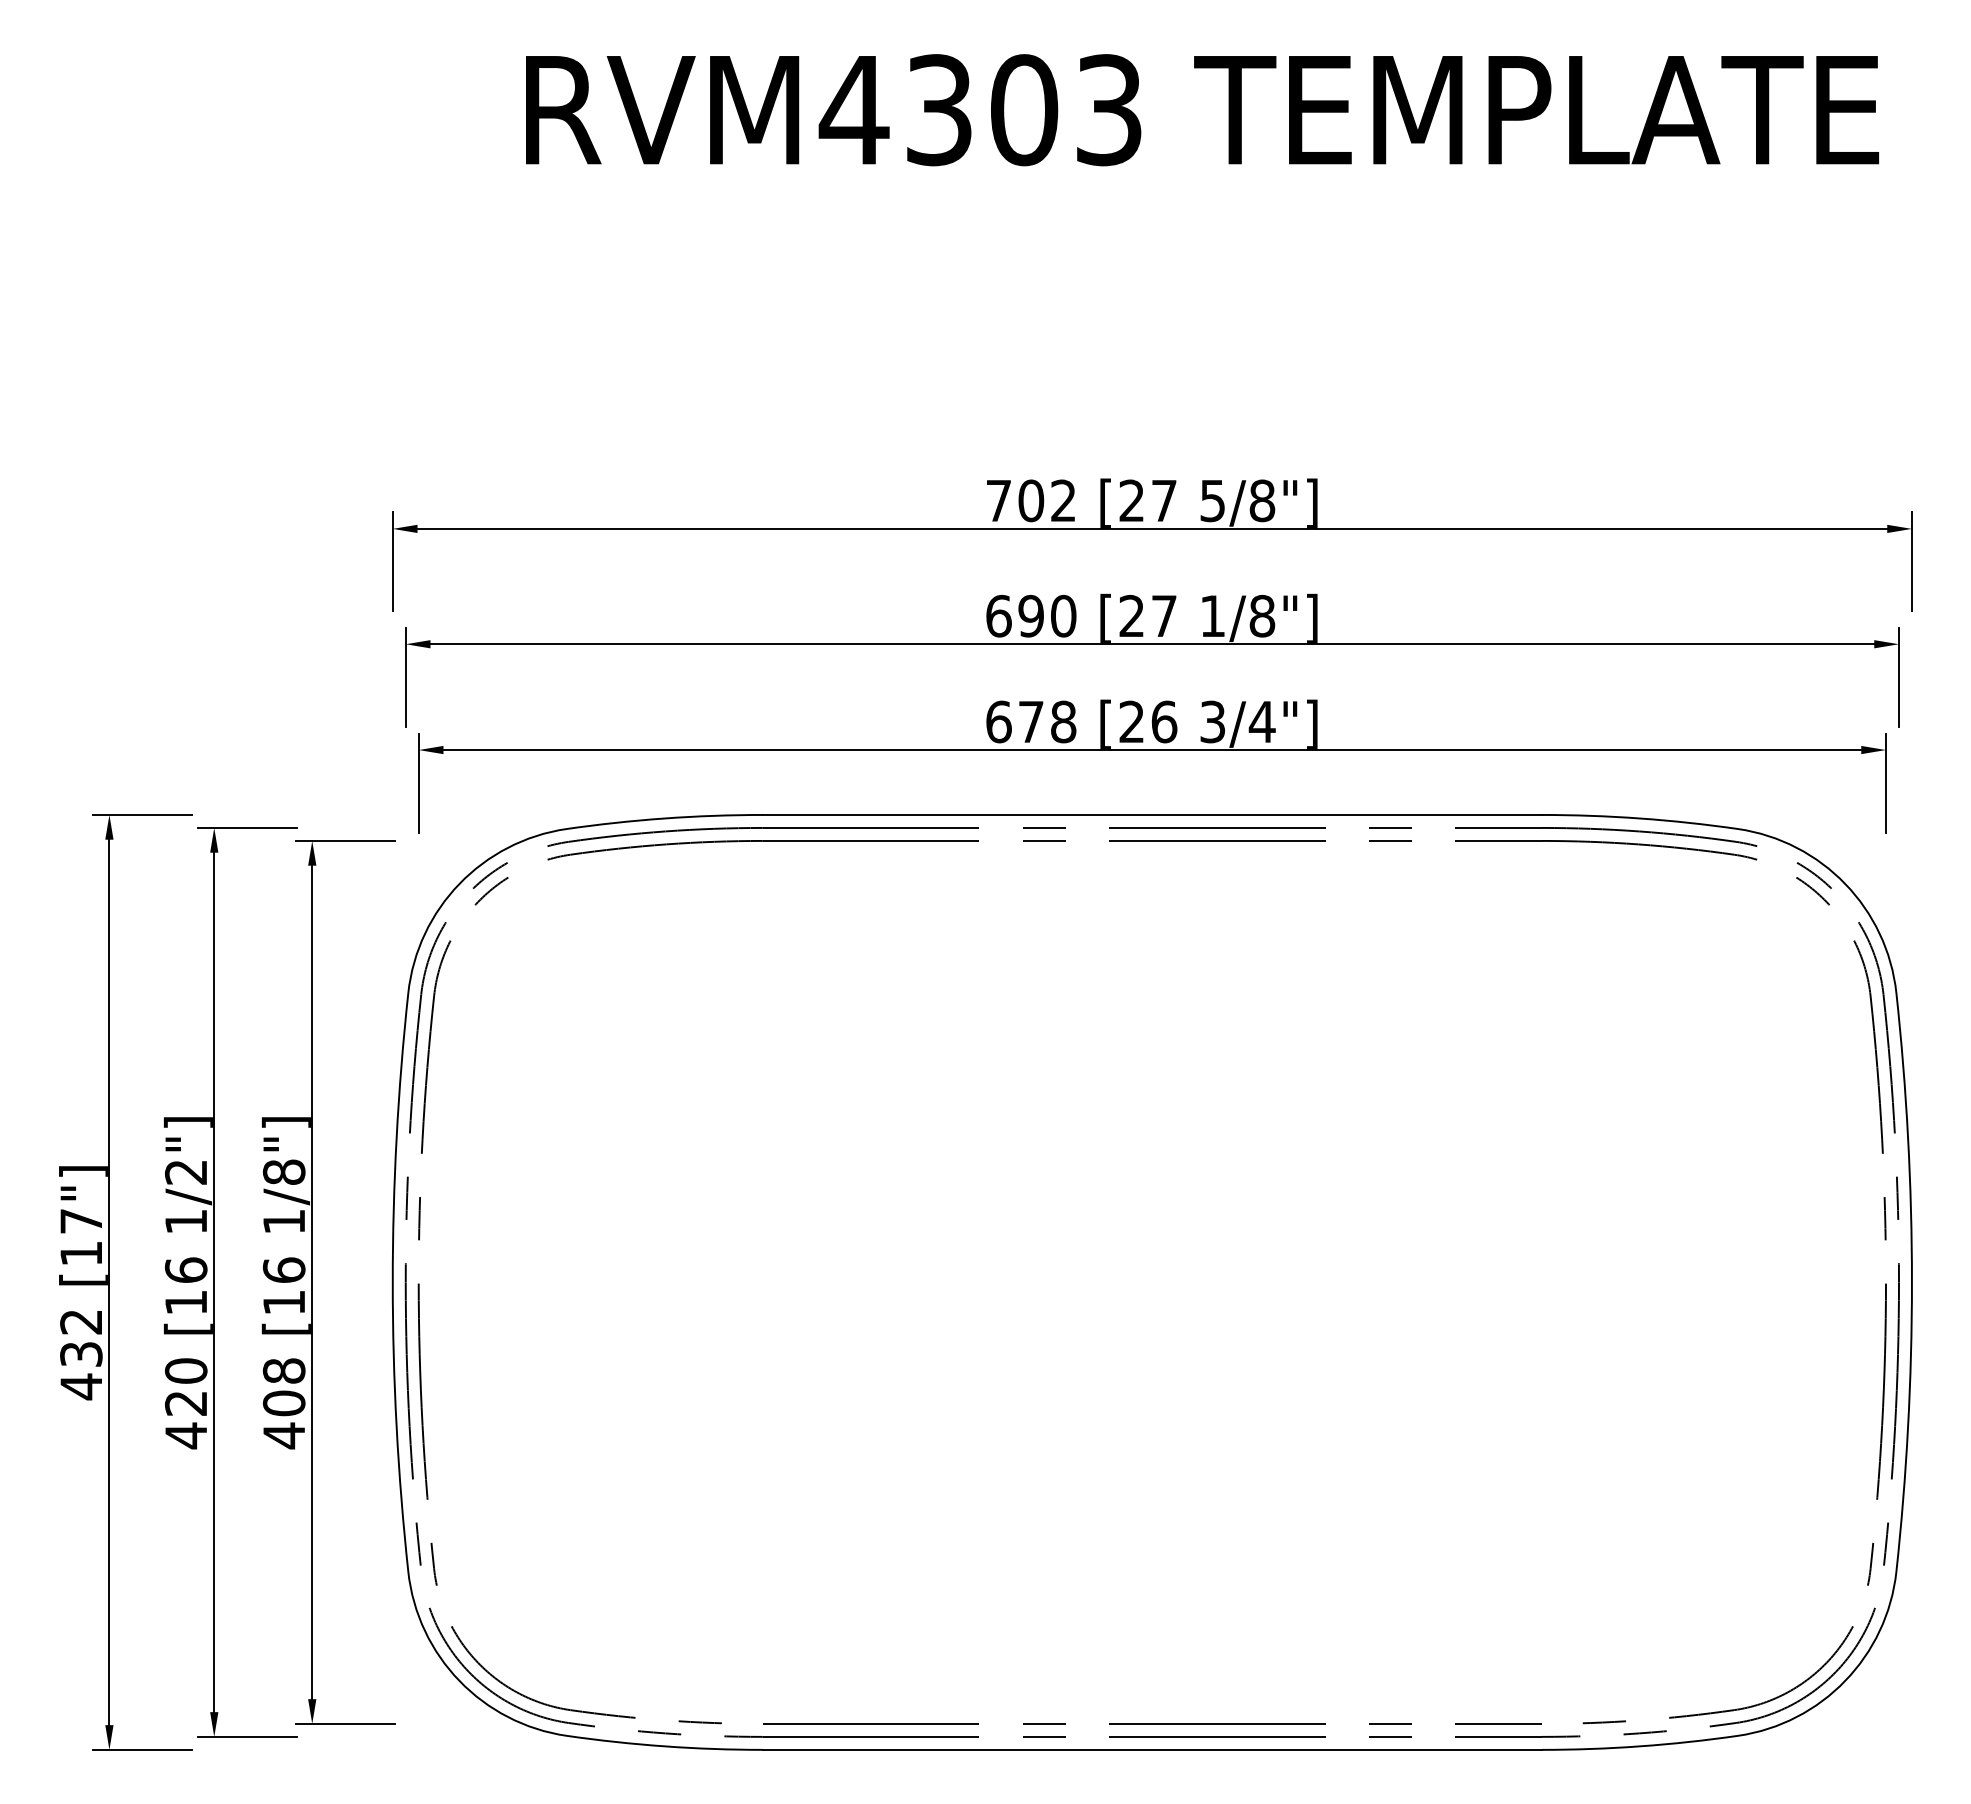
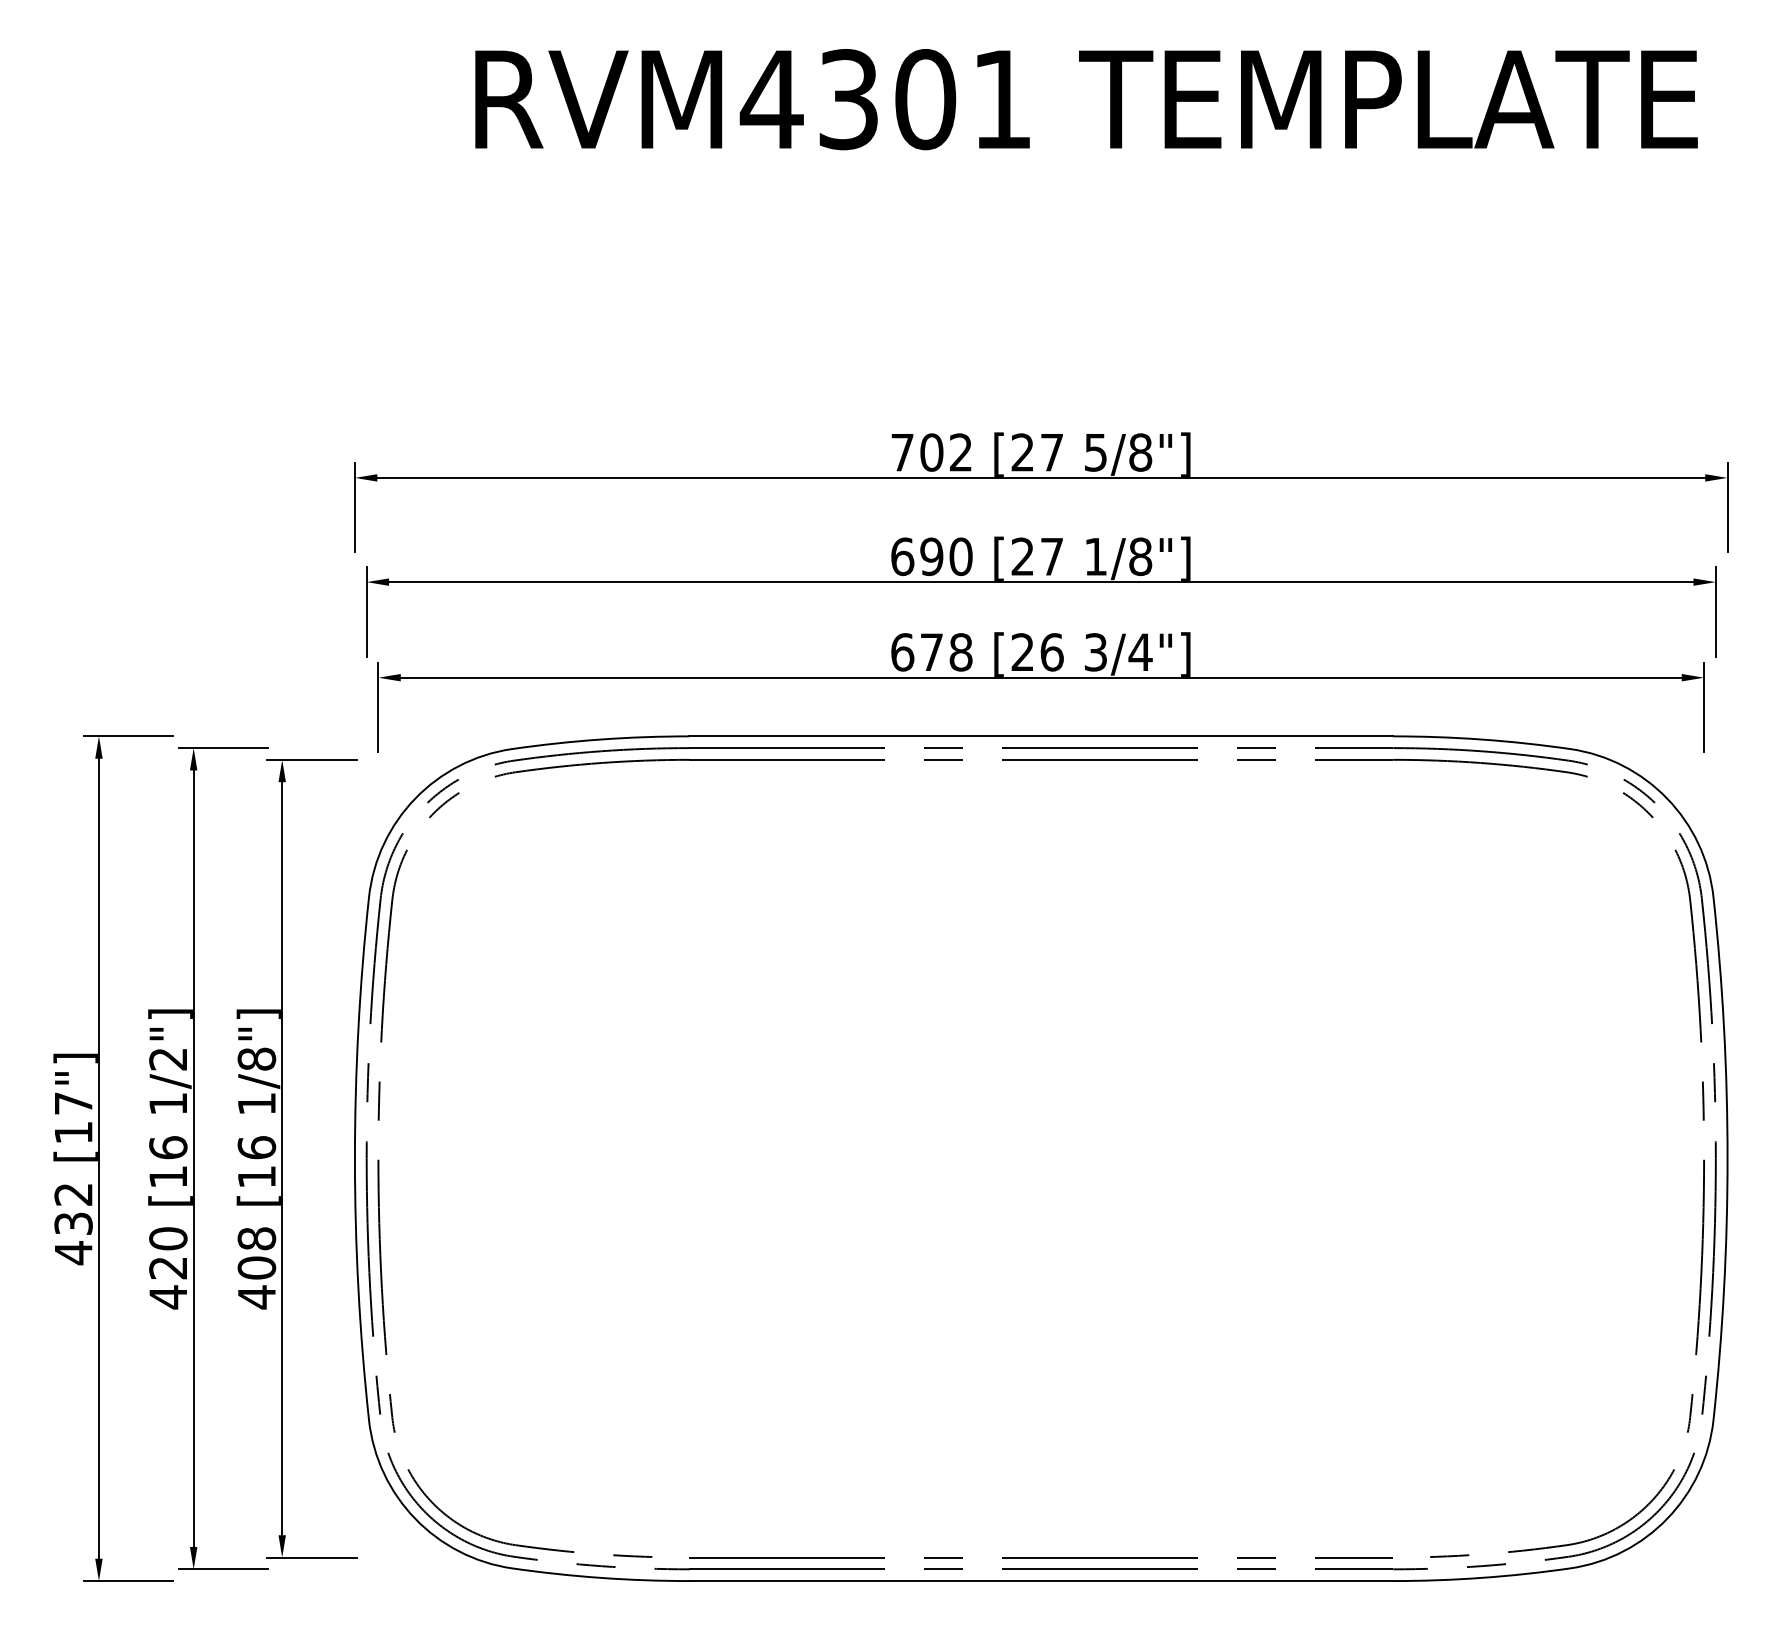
text: (1109, 110) -> (1002, 99), RVM4303 -> RVM4301

